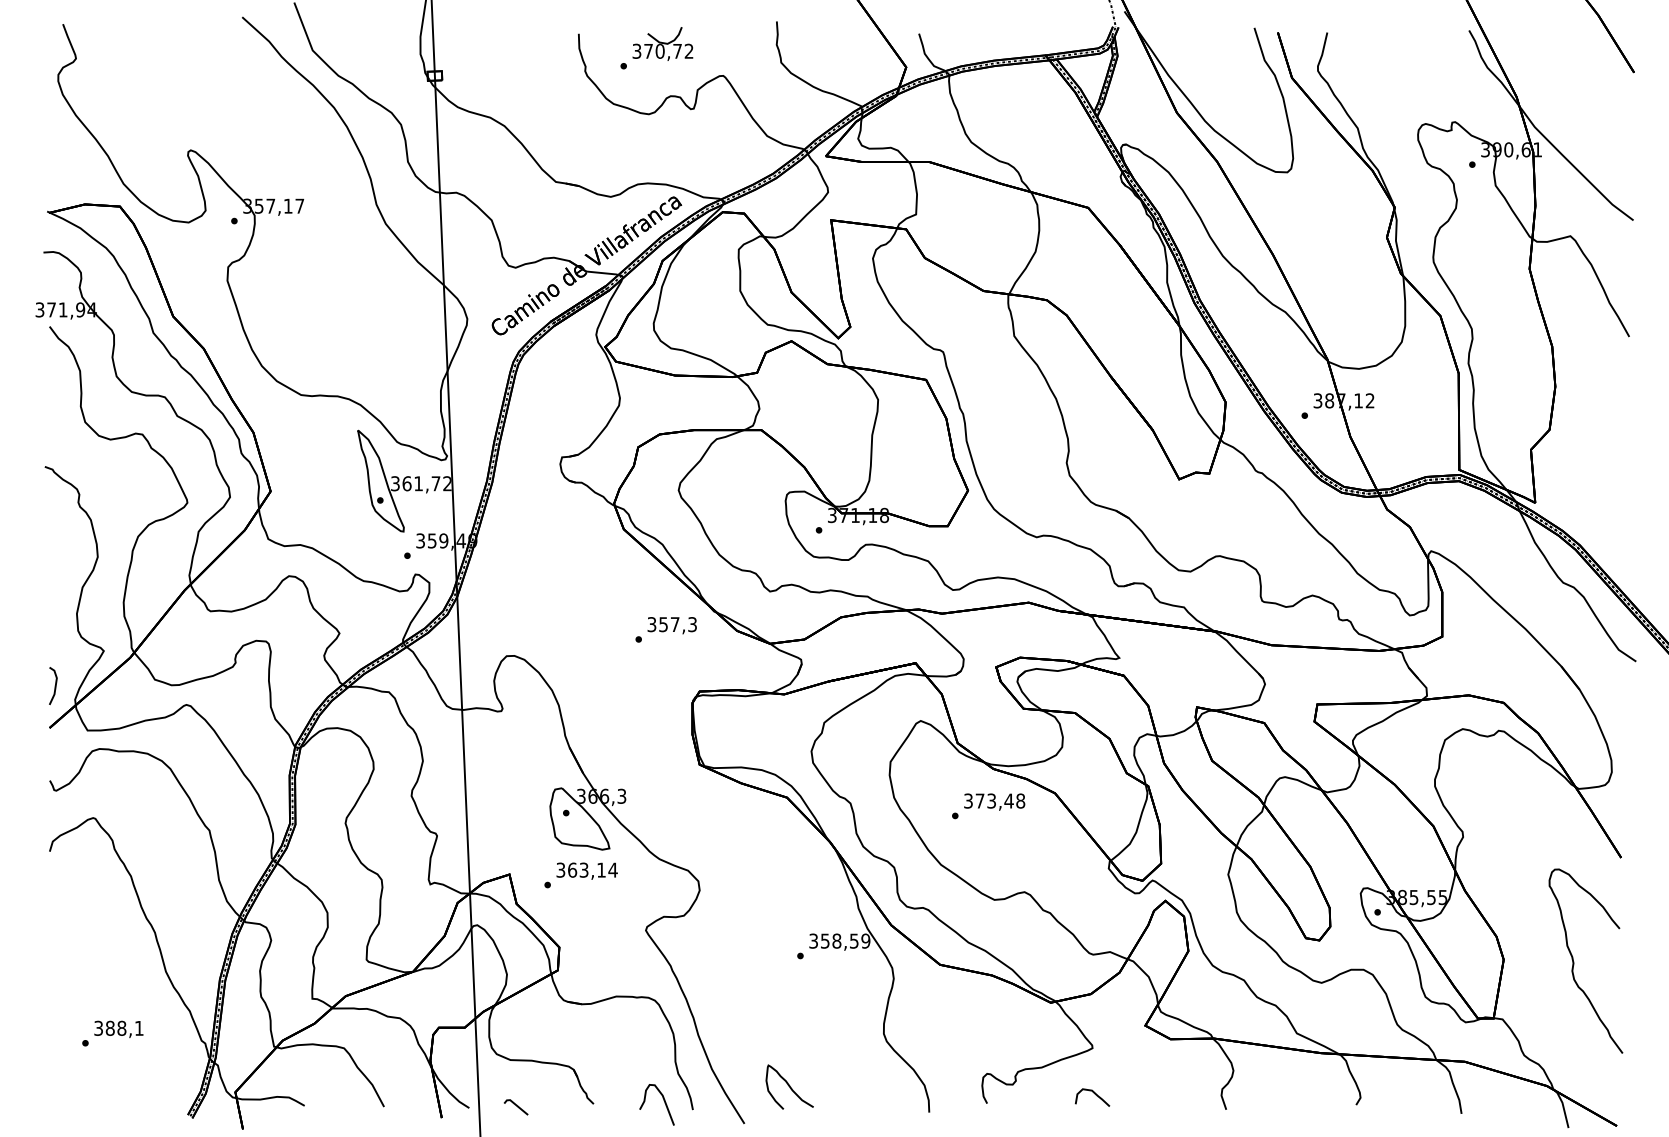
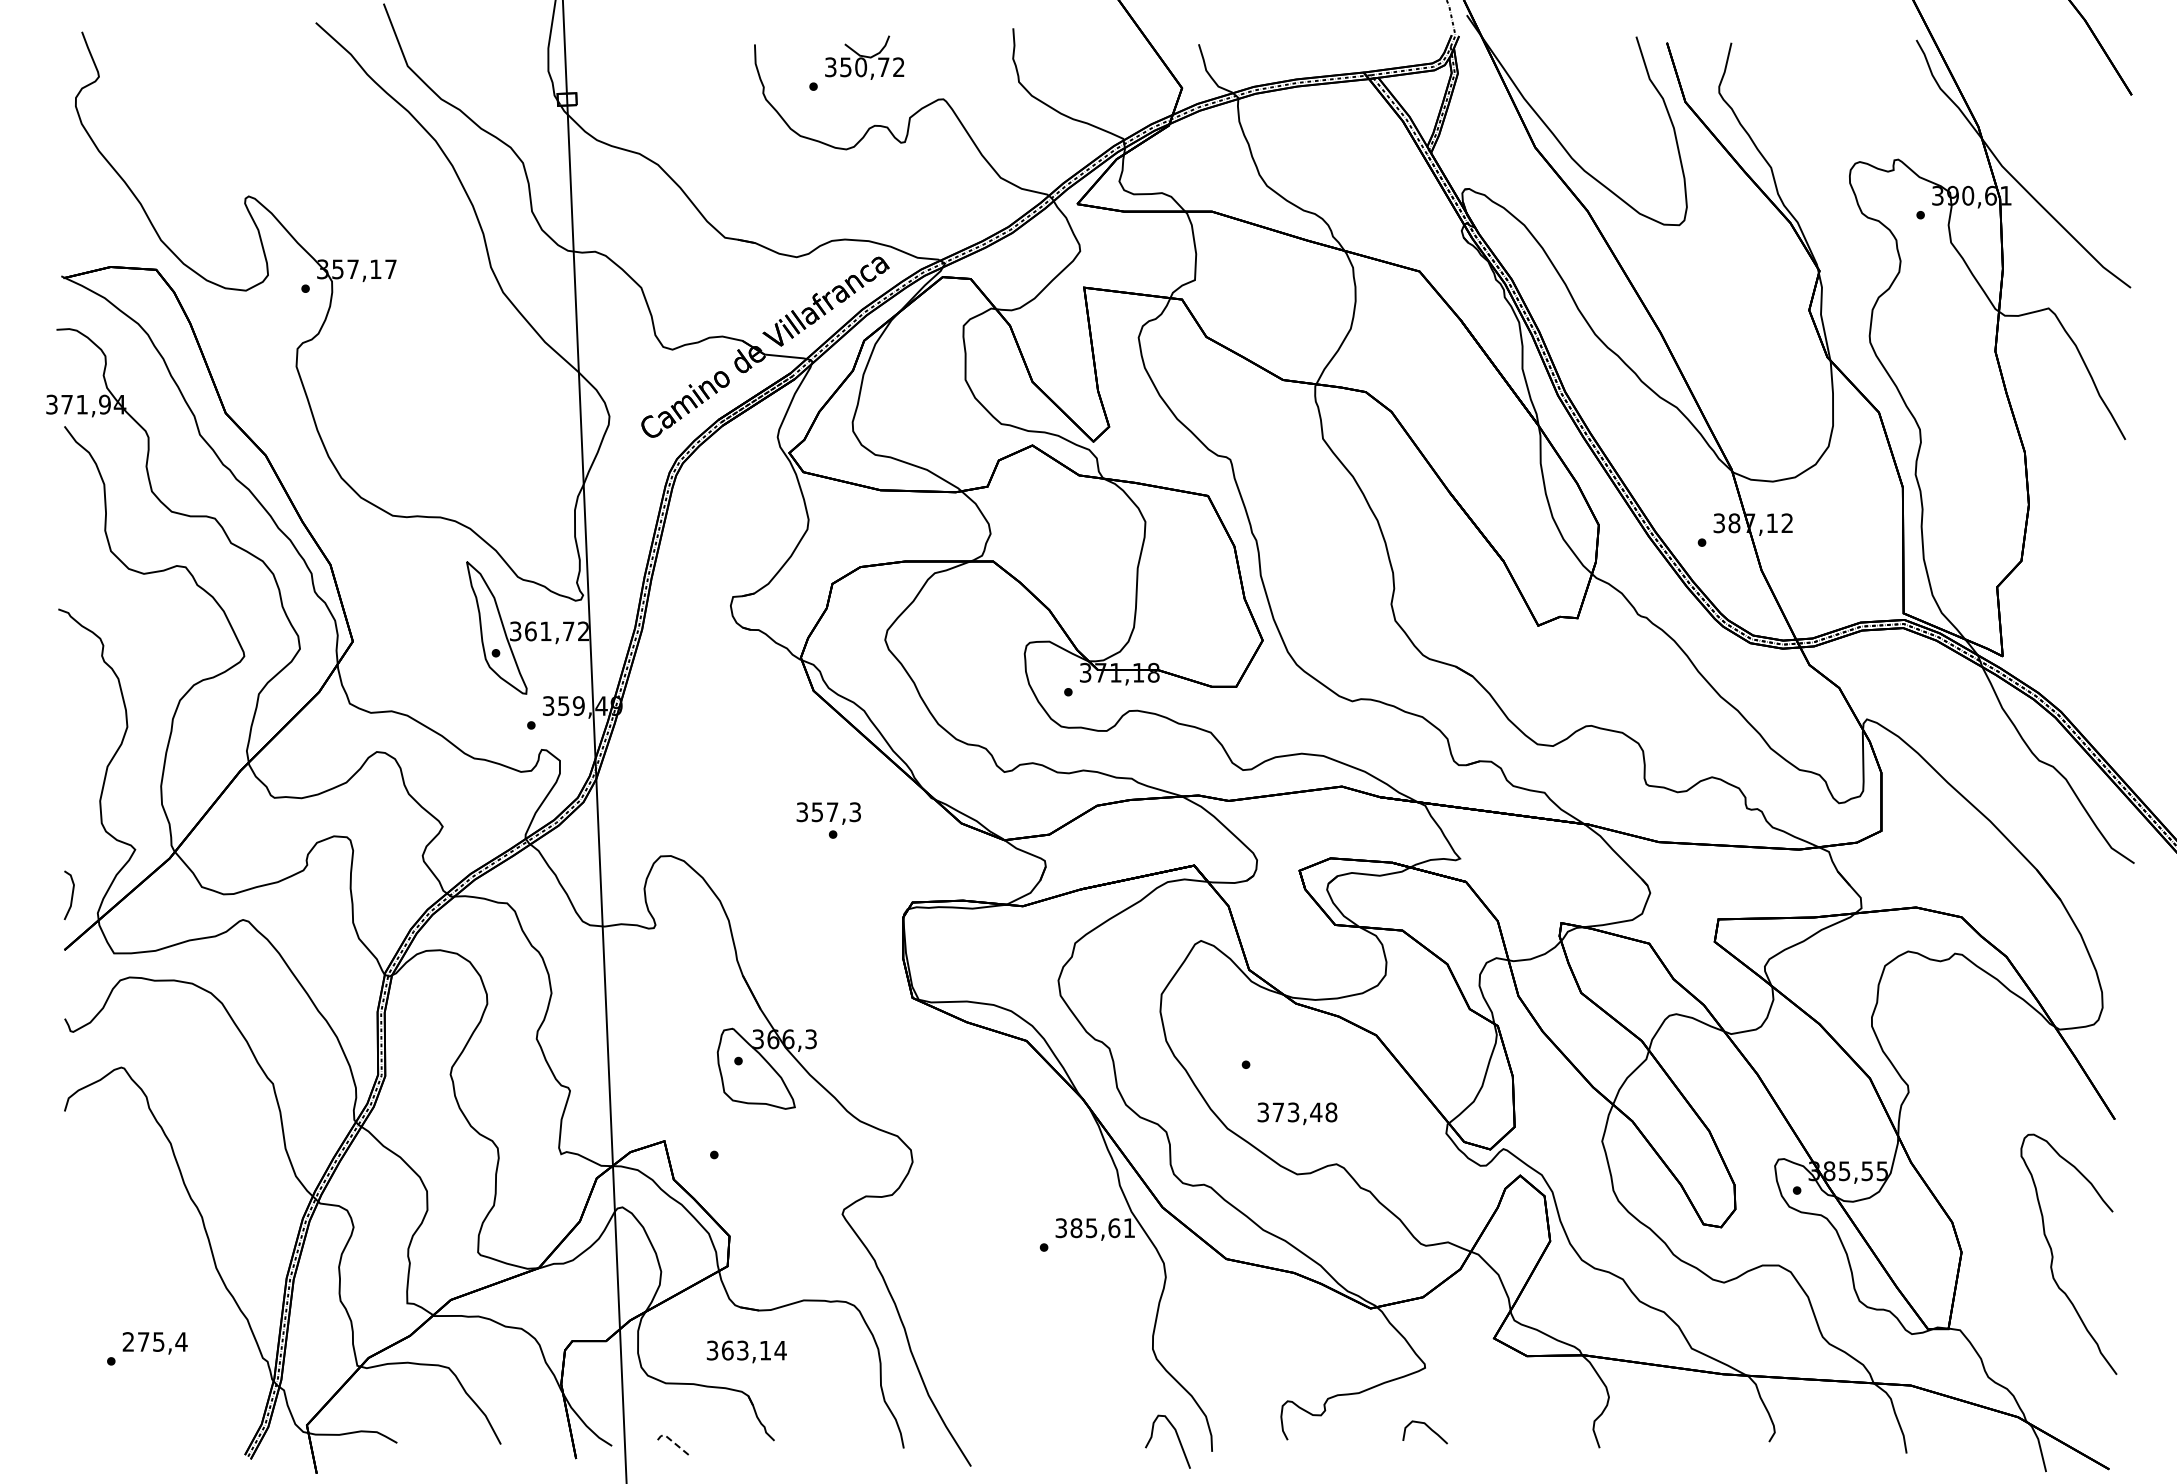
text: (648, 51) -> (845, 67), 370,72 -> 350,72
text: (672, 625) -> (828, 813), moved
text: (994, 801) -> (1297, 1113), moved
text: (586, 870) -> (746, 1351), moved
text: (845, 941) -> (1102, 1228), 358,59 -> 385,61
text: (118, 1028) -> (154, 1341), 388,1 -> 275,4
curve: (789, 1087) -> (1029, 1418), removed
curve: (664, 1102) -> (1177, 1438), moved
line: (515, 1104) -> (672, 1441), solid -> dashed

